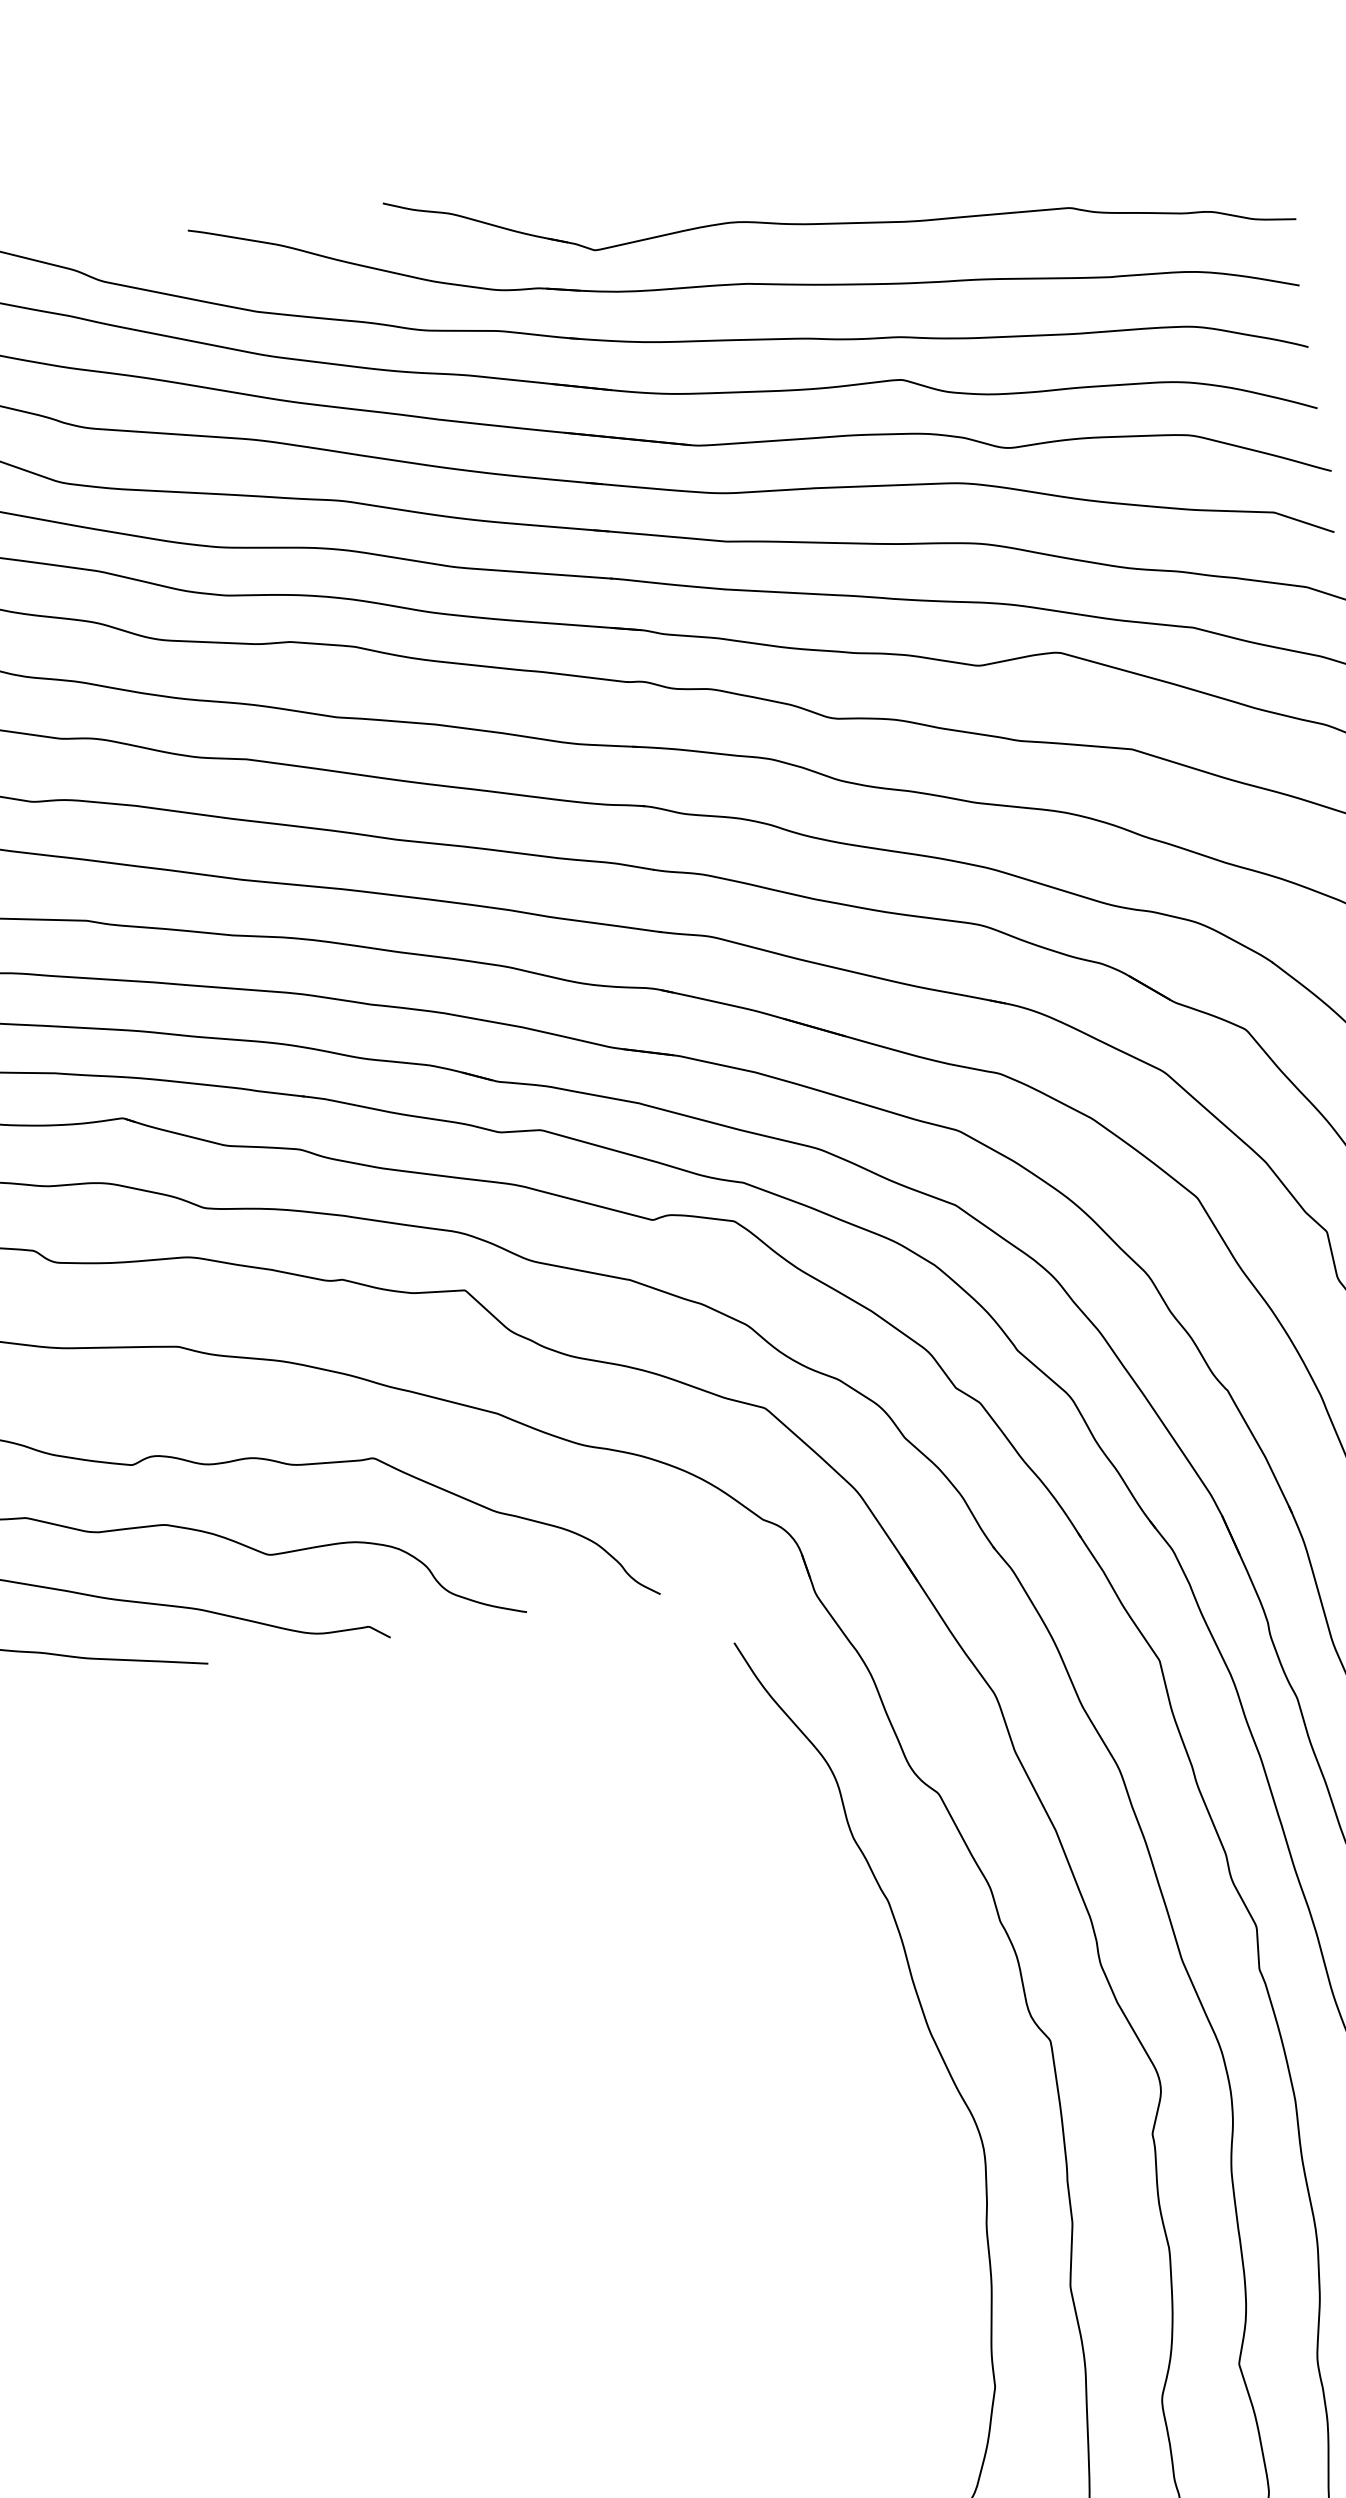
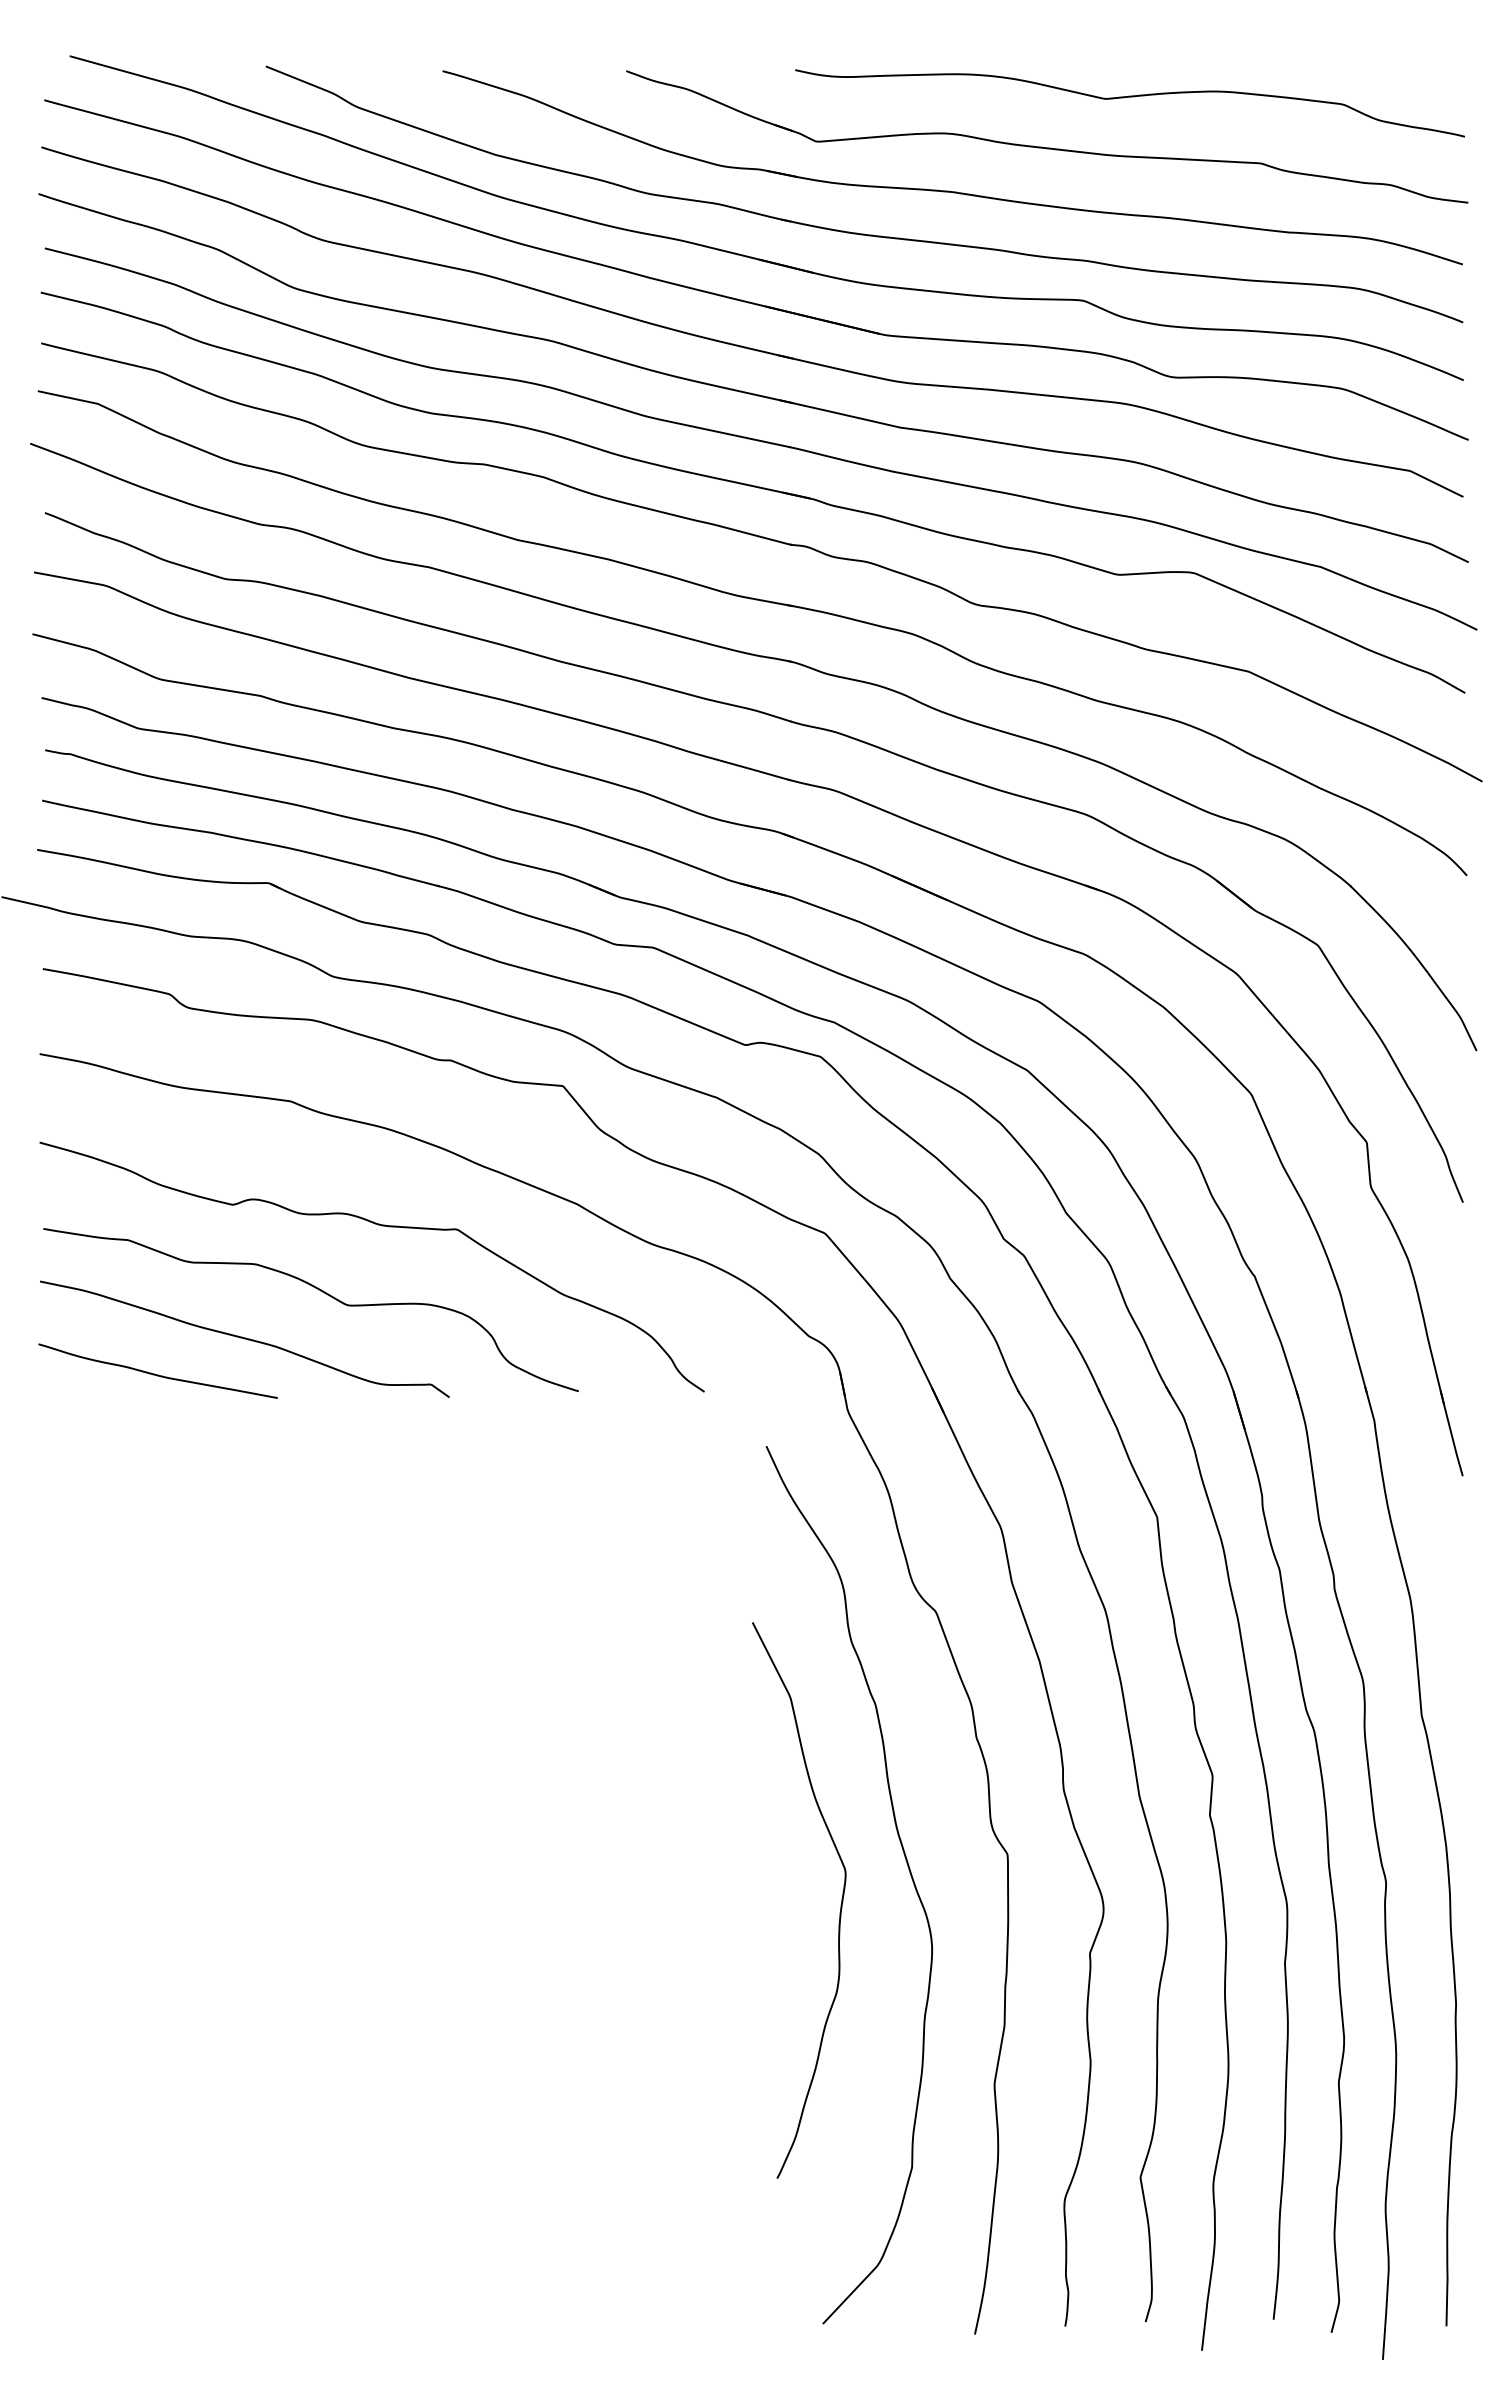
curve: (921, 157) -> (1129, 97), added
curve: (880, 2119) -> (840, 1905), added

